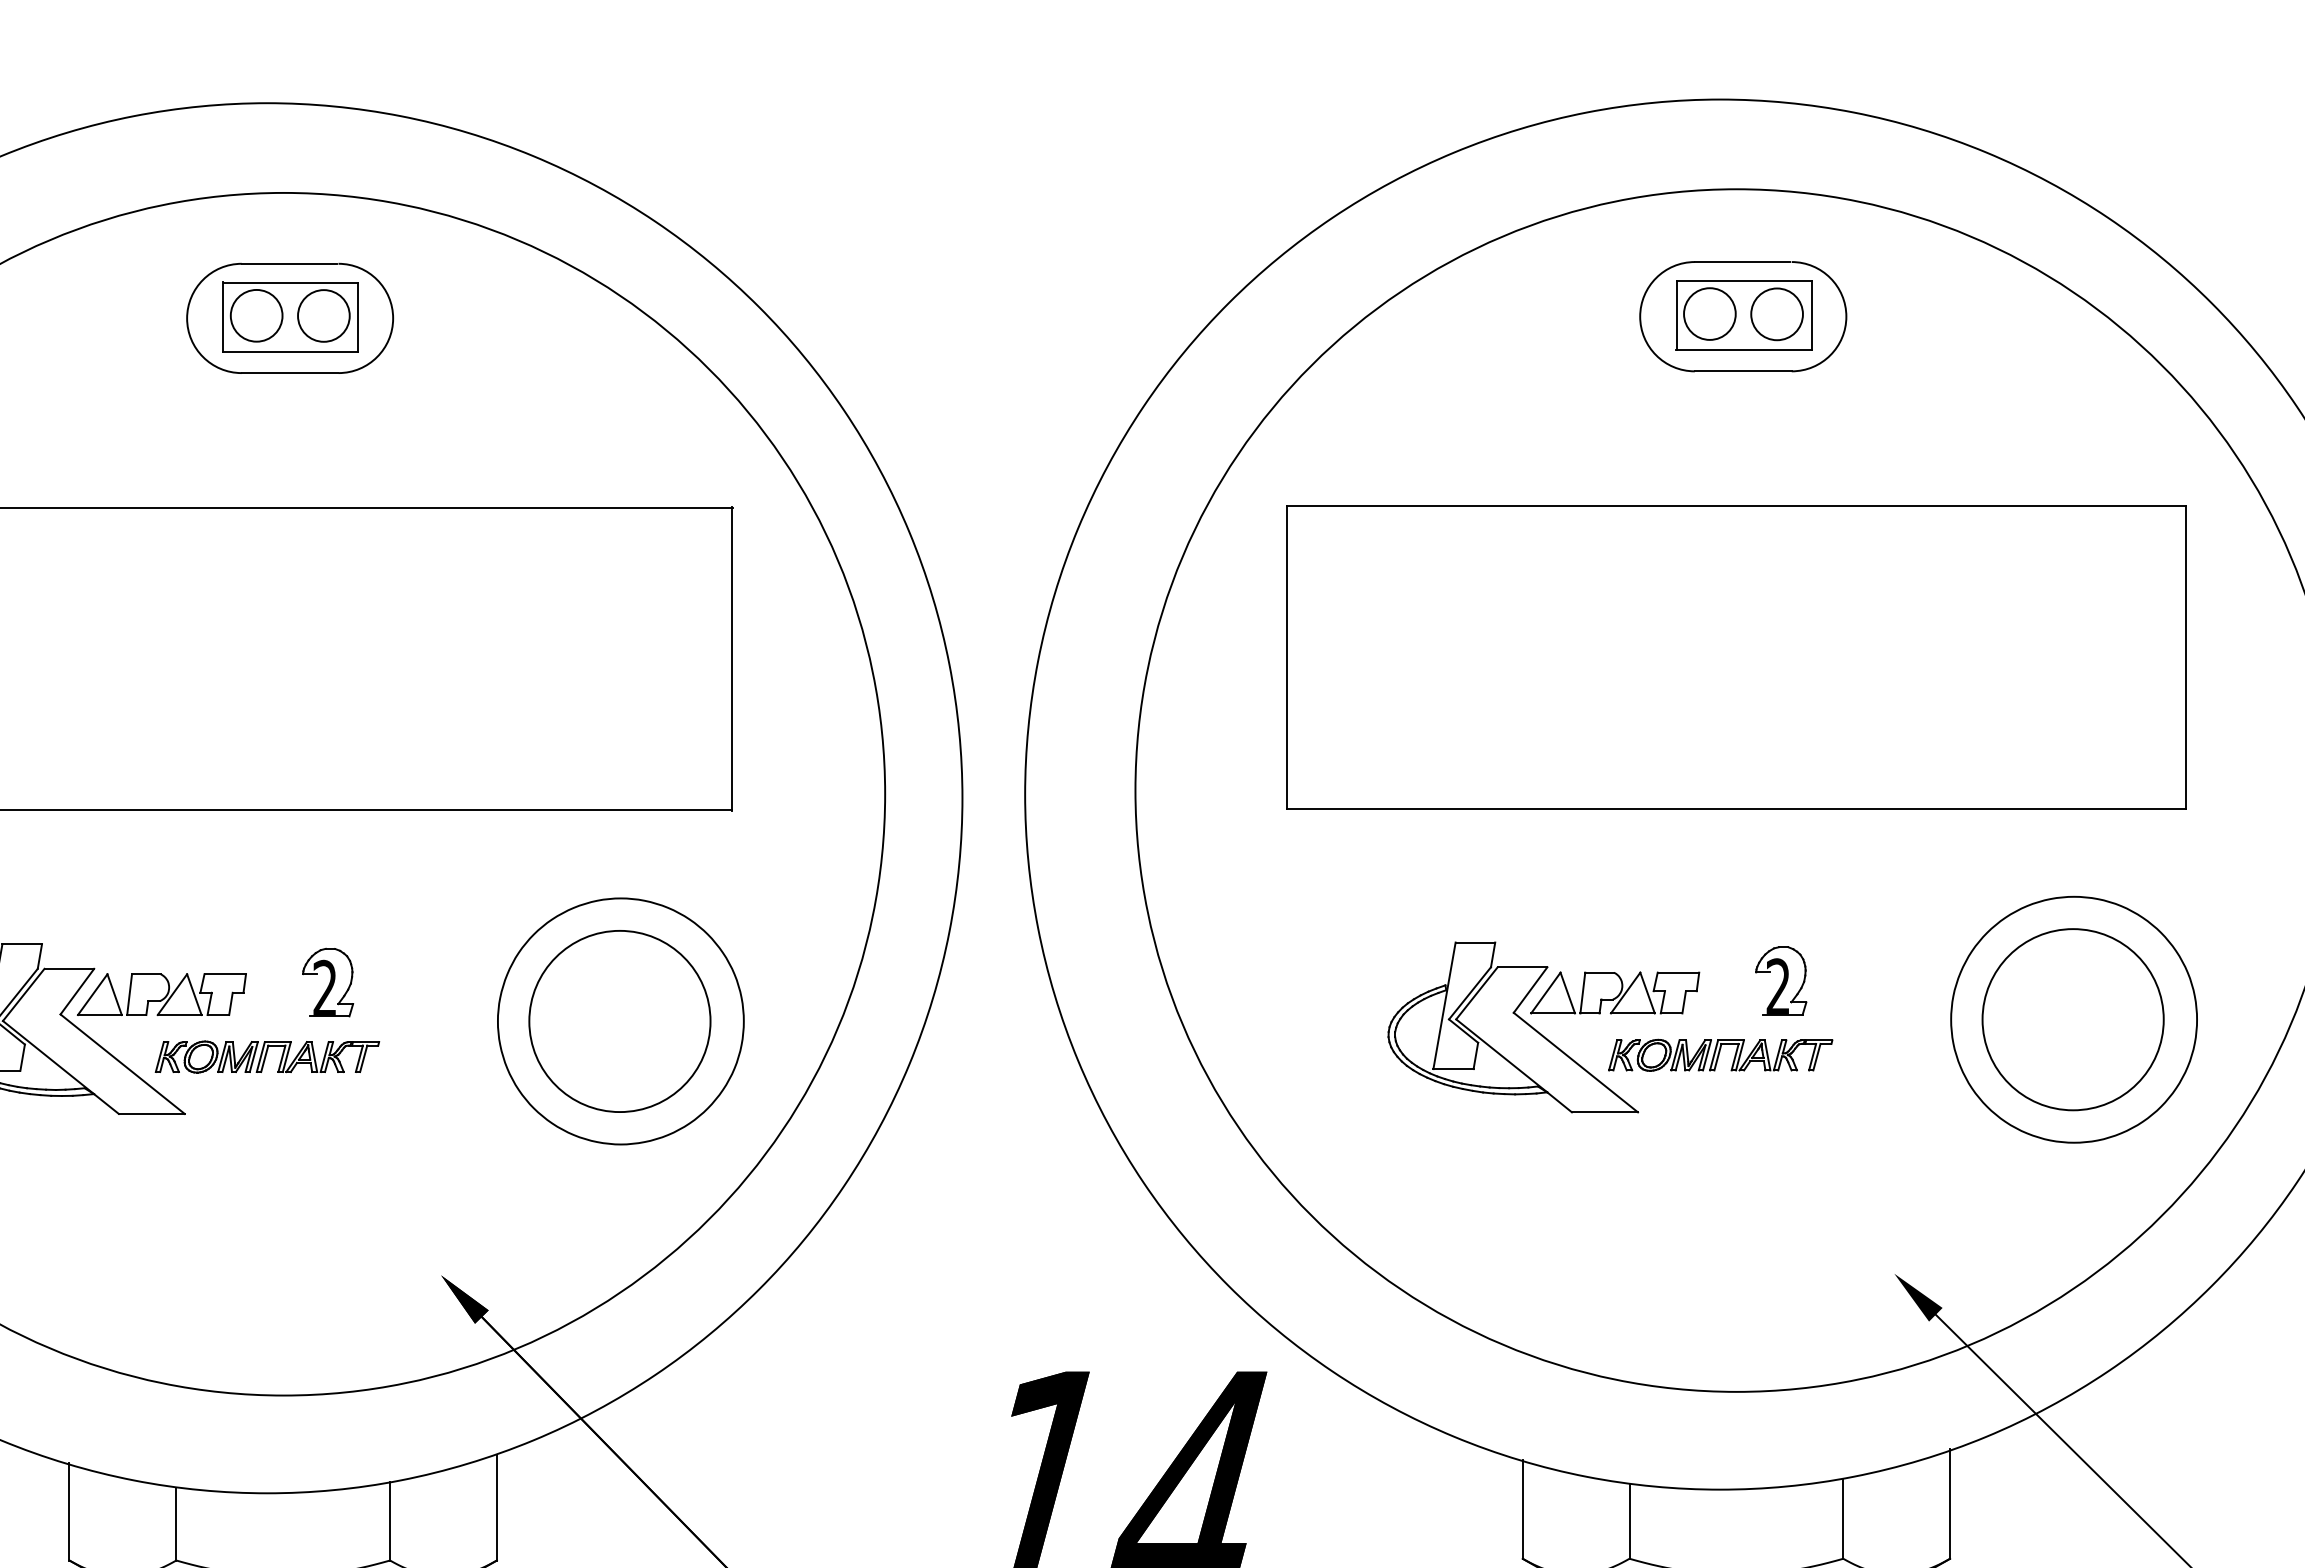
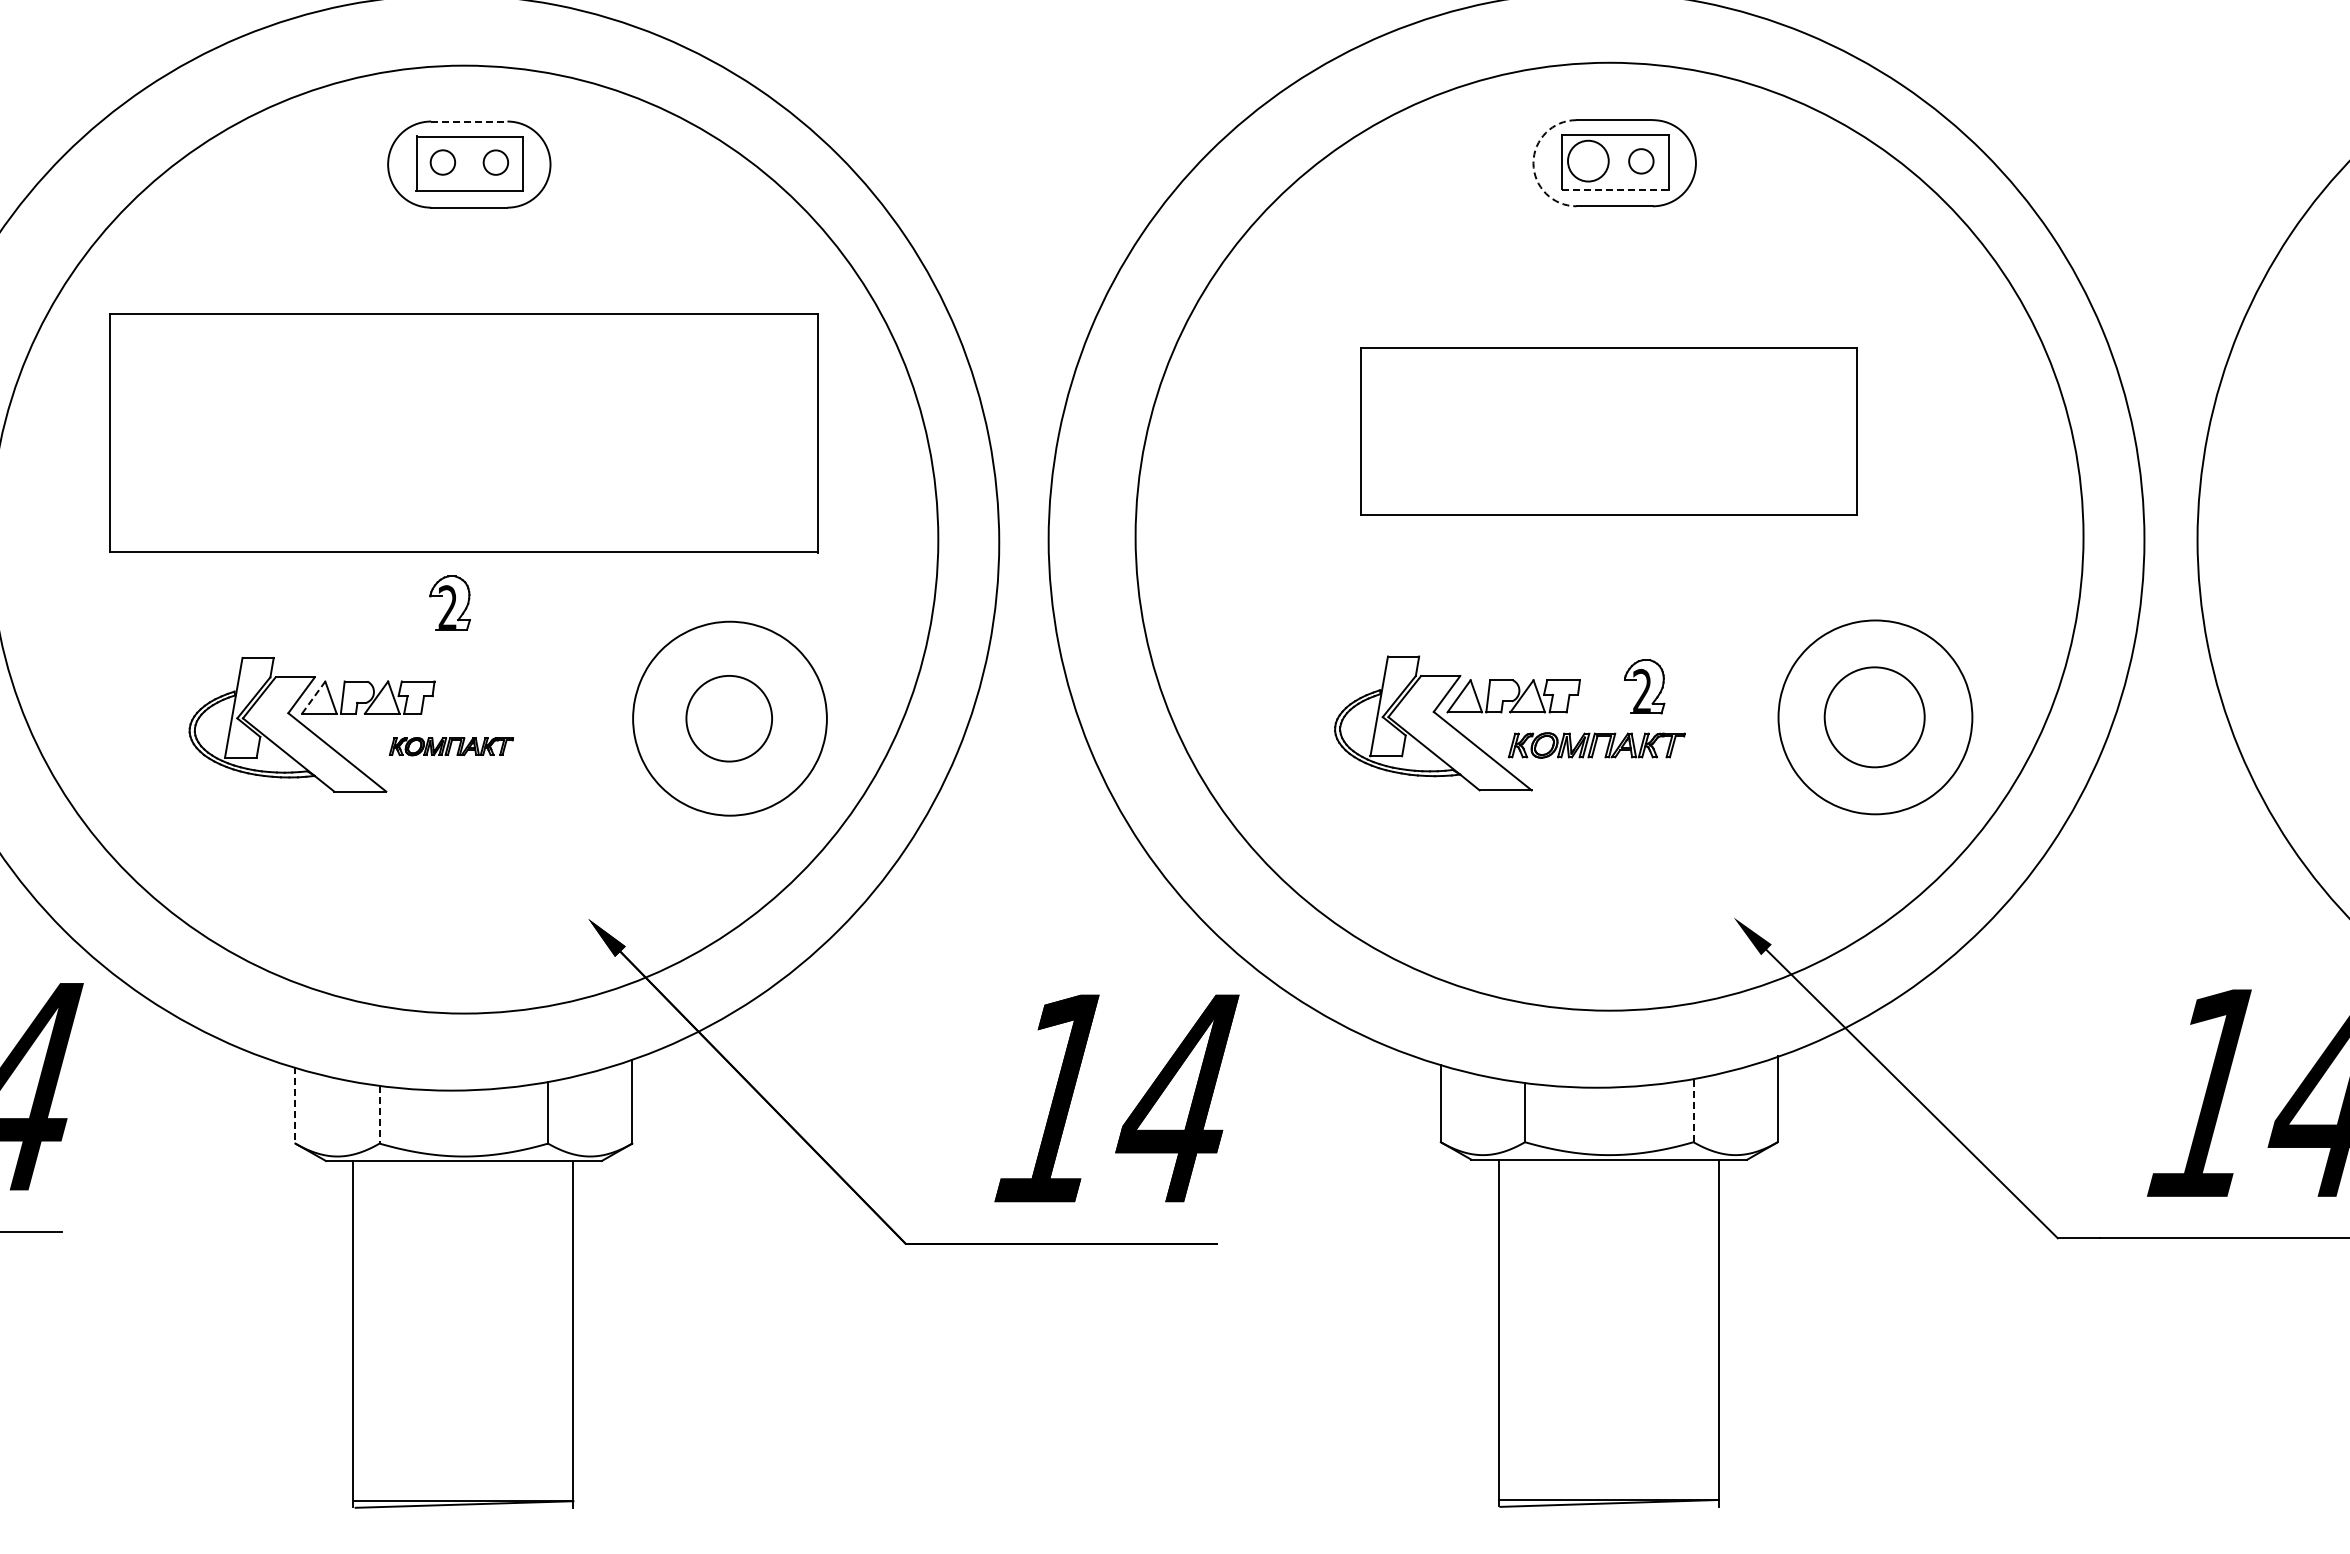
line: (289, 263) -> (468, 121), solid -> dashed
circle: (1776, 314) -> (1640, 161), size x0.6
circle: (256, 315) -> (442, 162), size x0.6
circle: (323, 315) -> (495, 162), size x0.6
arc: (1640, 317) -> (1533, 163), solid -> dashed
line: (1744, 350) -> (1615, 189), solid -> dashed
part: (1736, 657) -> (1609, 431), size x0.7
part: (327, 981) -> (449, 602), moved
line: (92, 994) -> (313, 697), solid -> dashed
circle: (2072, 1018) -> (1874, 716), size x0.7
circle: (618, 1021) -> (728, 718), size x0.6
part: (267, 1056) -> (451, 746), size x0.7
line: (69, 1512) -> (295, 1105), solid -> dashed
line: (1843, 1519) -> (1693, 1111), solid -> dashed
line: (176, 1524) -> (379, 1115), solid -> dashed

